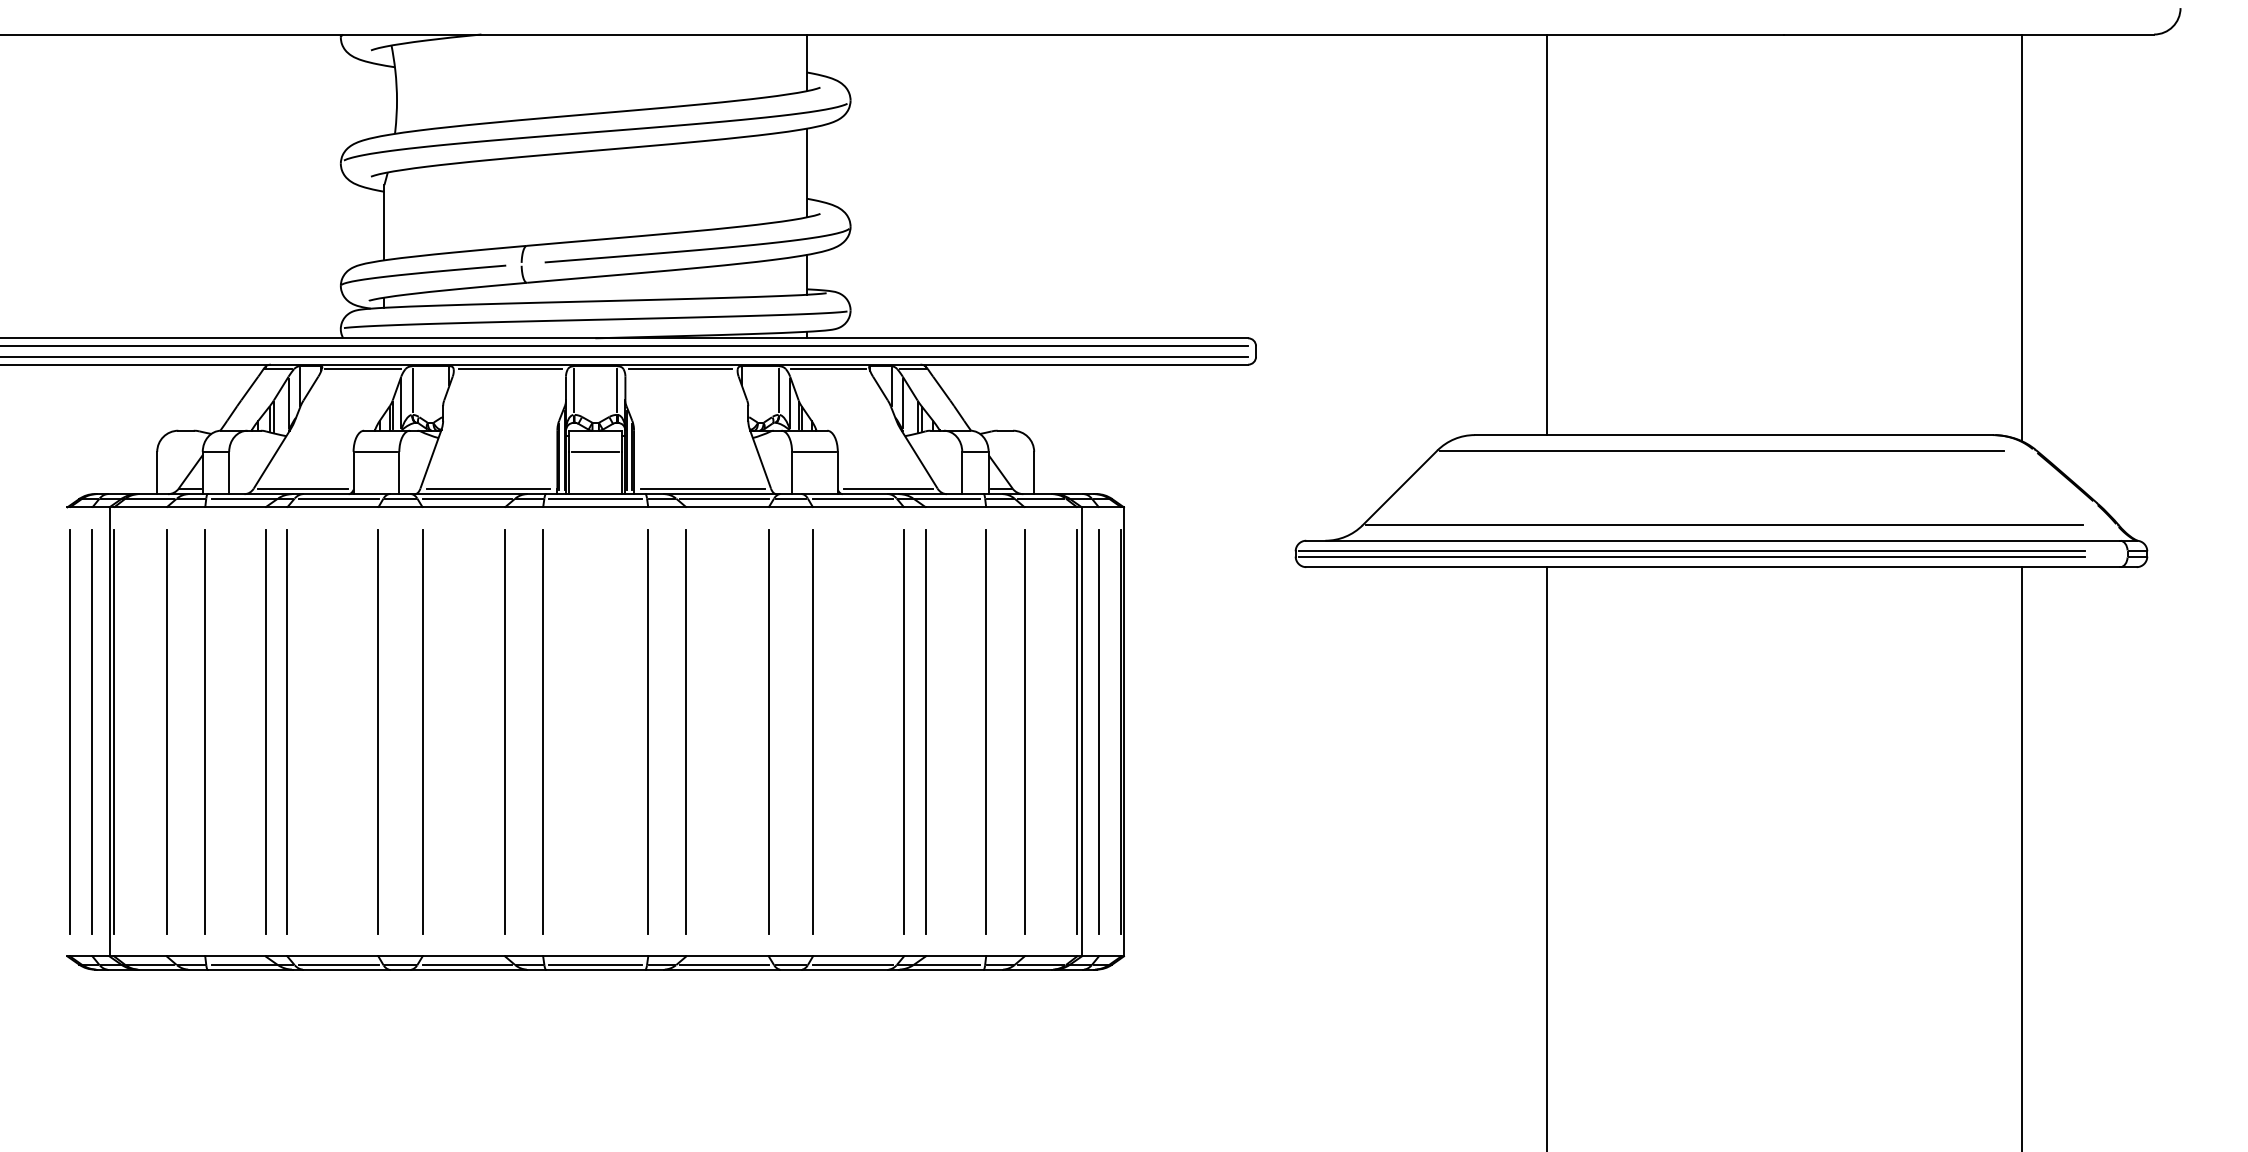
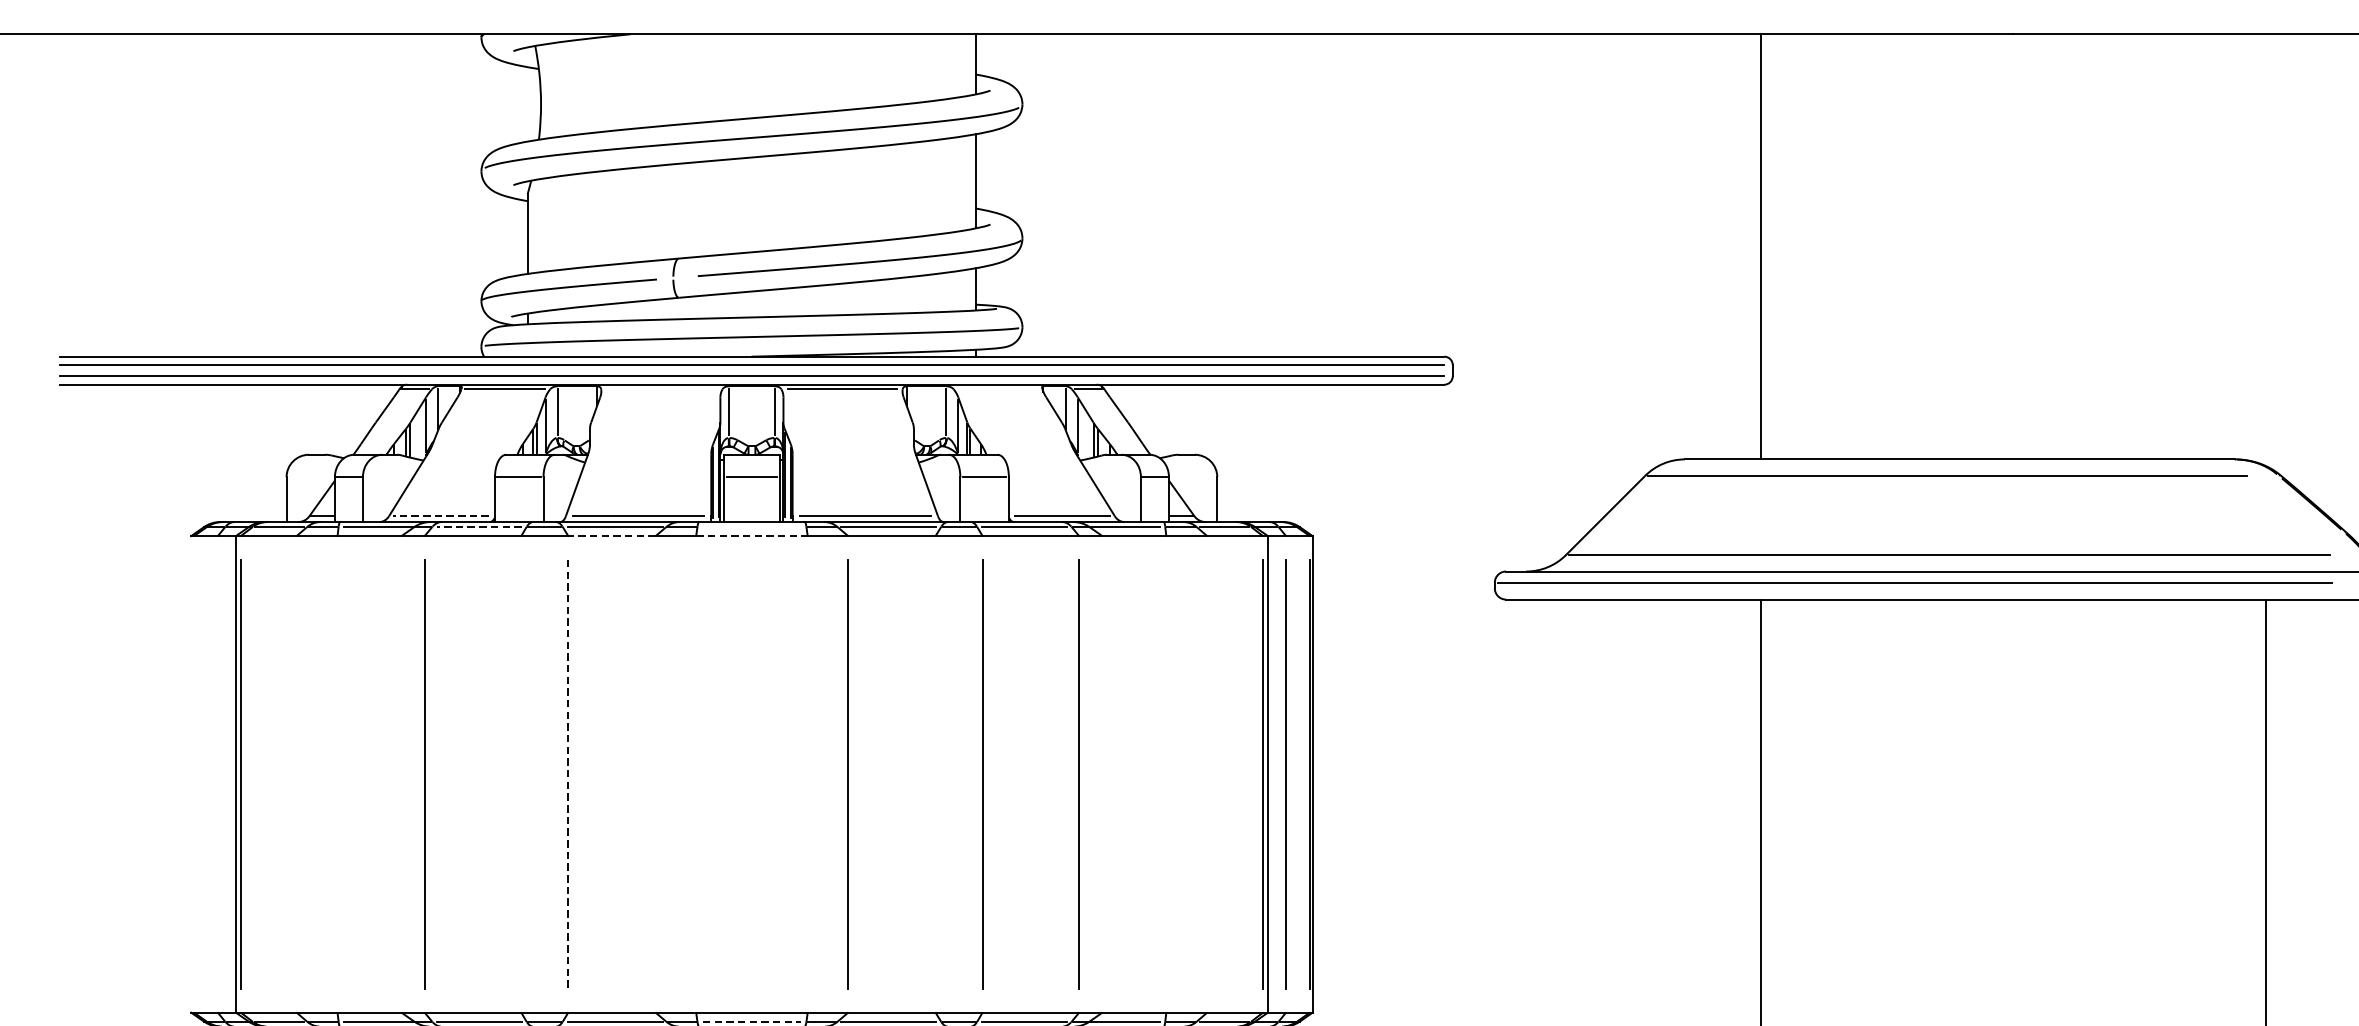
line: (2022, 237) -> (2266, 249), removed
line: (510, 369) -> (661, 389), removed
line: (828, 369) -> (999, 389), removed
line: (302, 488) -> (440, 516), solid -> dashed
line: (338, 498) -> (478, 526), solid -> dashed
line: (595, 498) -> (751, 526), removed
line: (463, 507) -> (611, 536), solid -> dashed
line: (595, 507) -> (751, 536), solid -> dashed
line: (1691, 556) -> (1914, 588), removed
line: (70, 731) -> (194, 773), removed
line: (92, 731) -> (217, 773), removed
line: (166, 731) -> (296, 773), removed
line: (205, 731) -> (337, 773), removed
line: (265, 731) -> (401, 773), removed
line: (378, 731) -> (521, 773), removed
line: (505, 731) -> (656, 773), removed
line: (543, 731) -> (696, 773), removed
line: (648, 731) -> (807, 773), removed
line: (768, 731) -> (935, 773), removed
line: (925, 731) -> (1101, 773), removed
line: (986, 731) -> (1166, 773), removed
line: (1024, 731) -> (1207, 773), removed
line: (422, 732) -> (568, 775), solid -> dashed
line: (596, 964) -> (752, 1021), solid -> dashed

